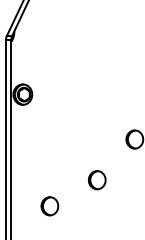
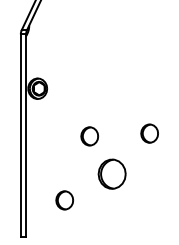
part: (74, 142) -> (89, 136), added
part: (96, 180) -> (111, 174), size x1.6

